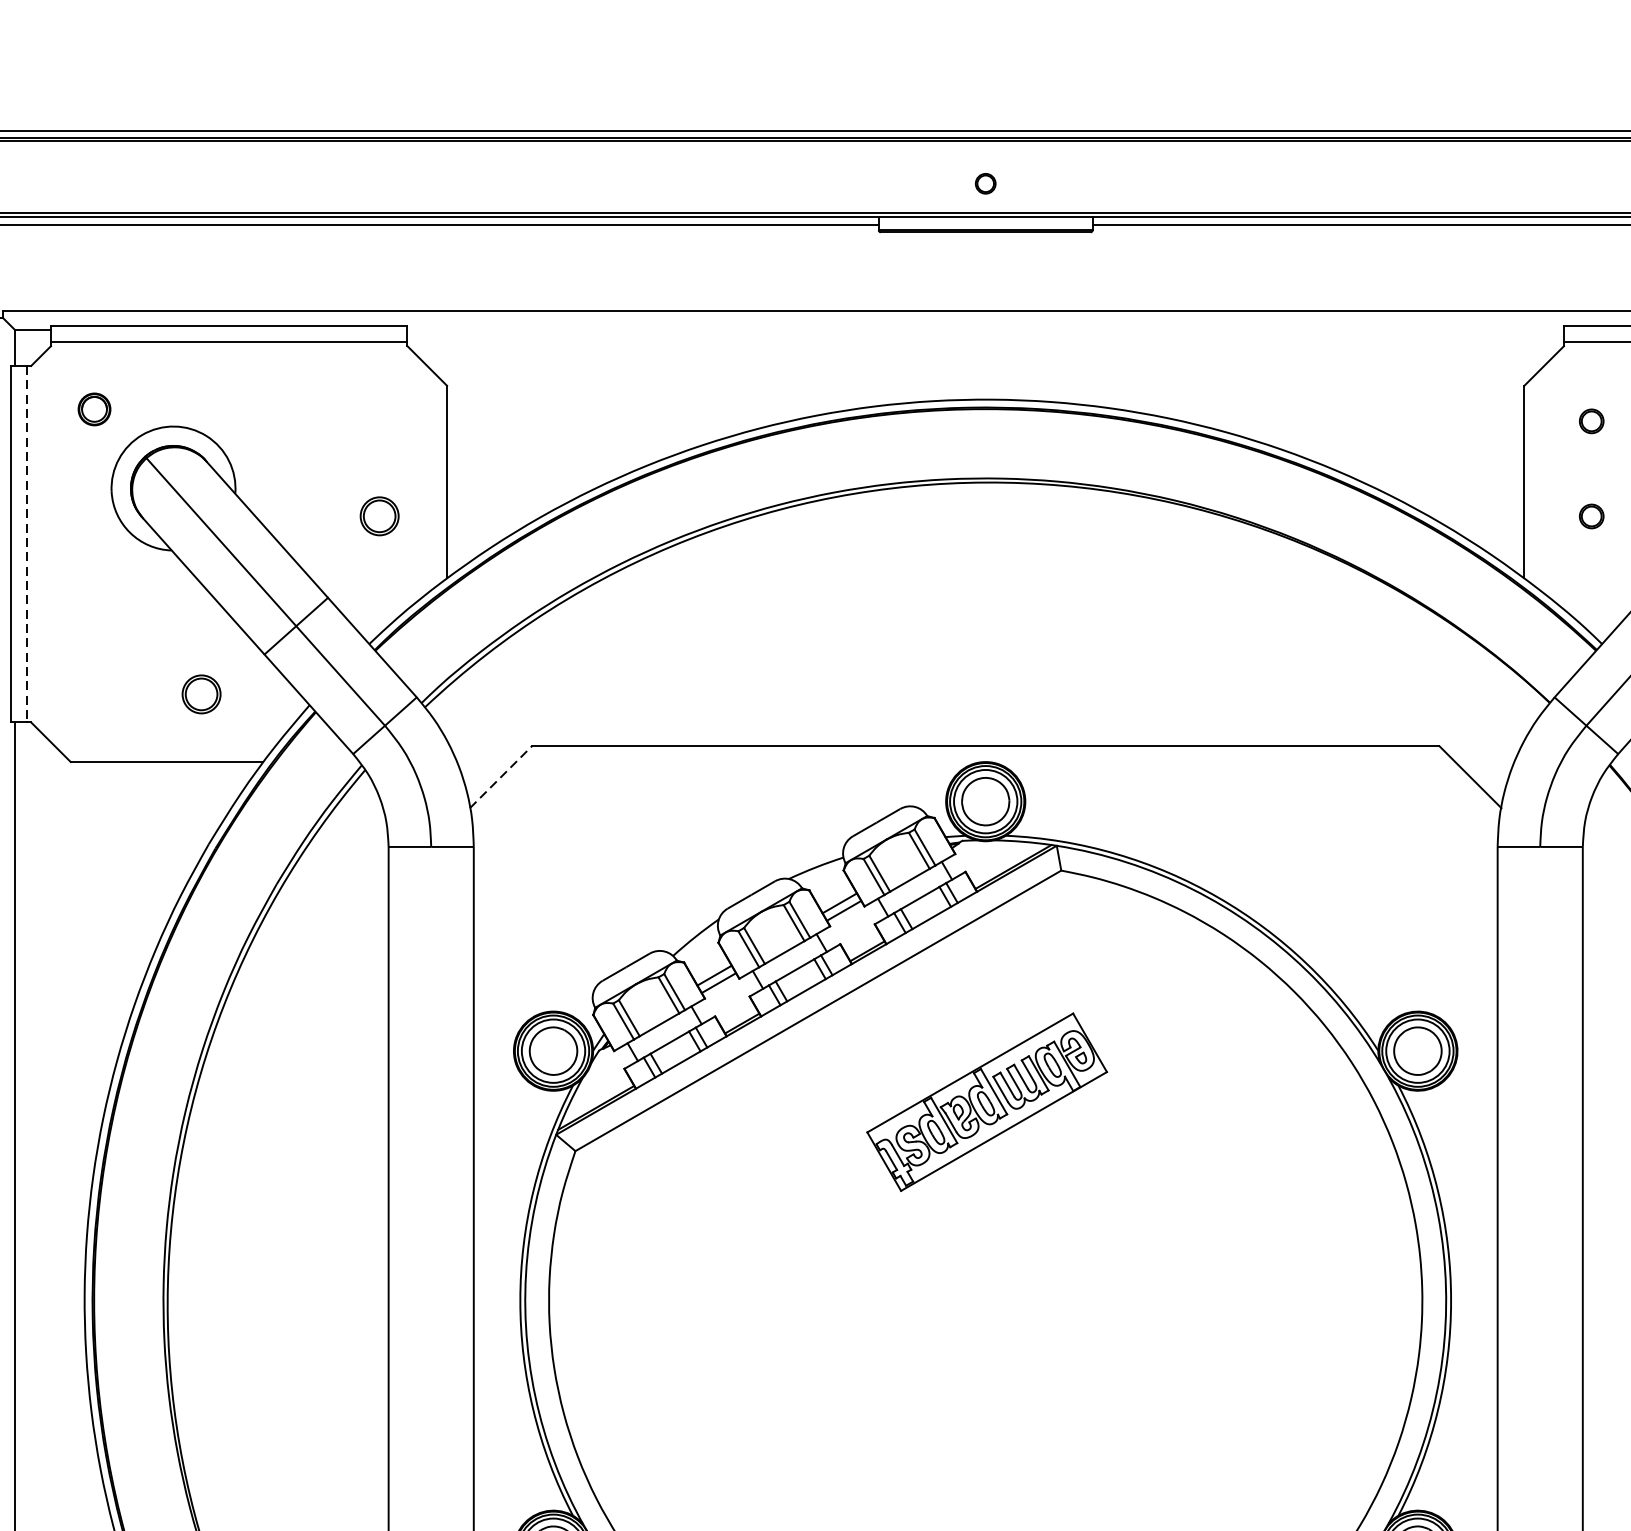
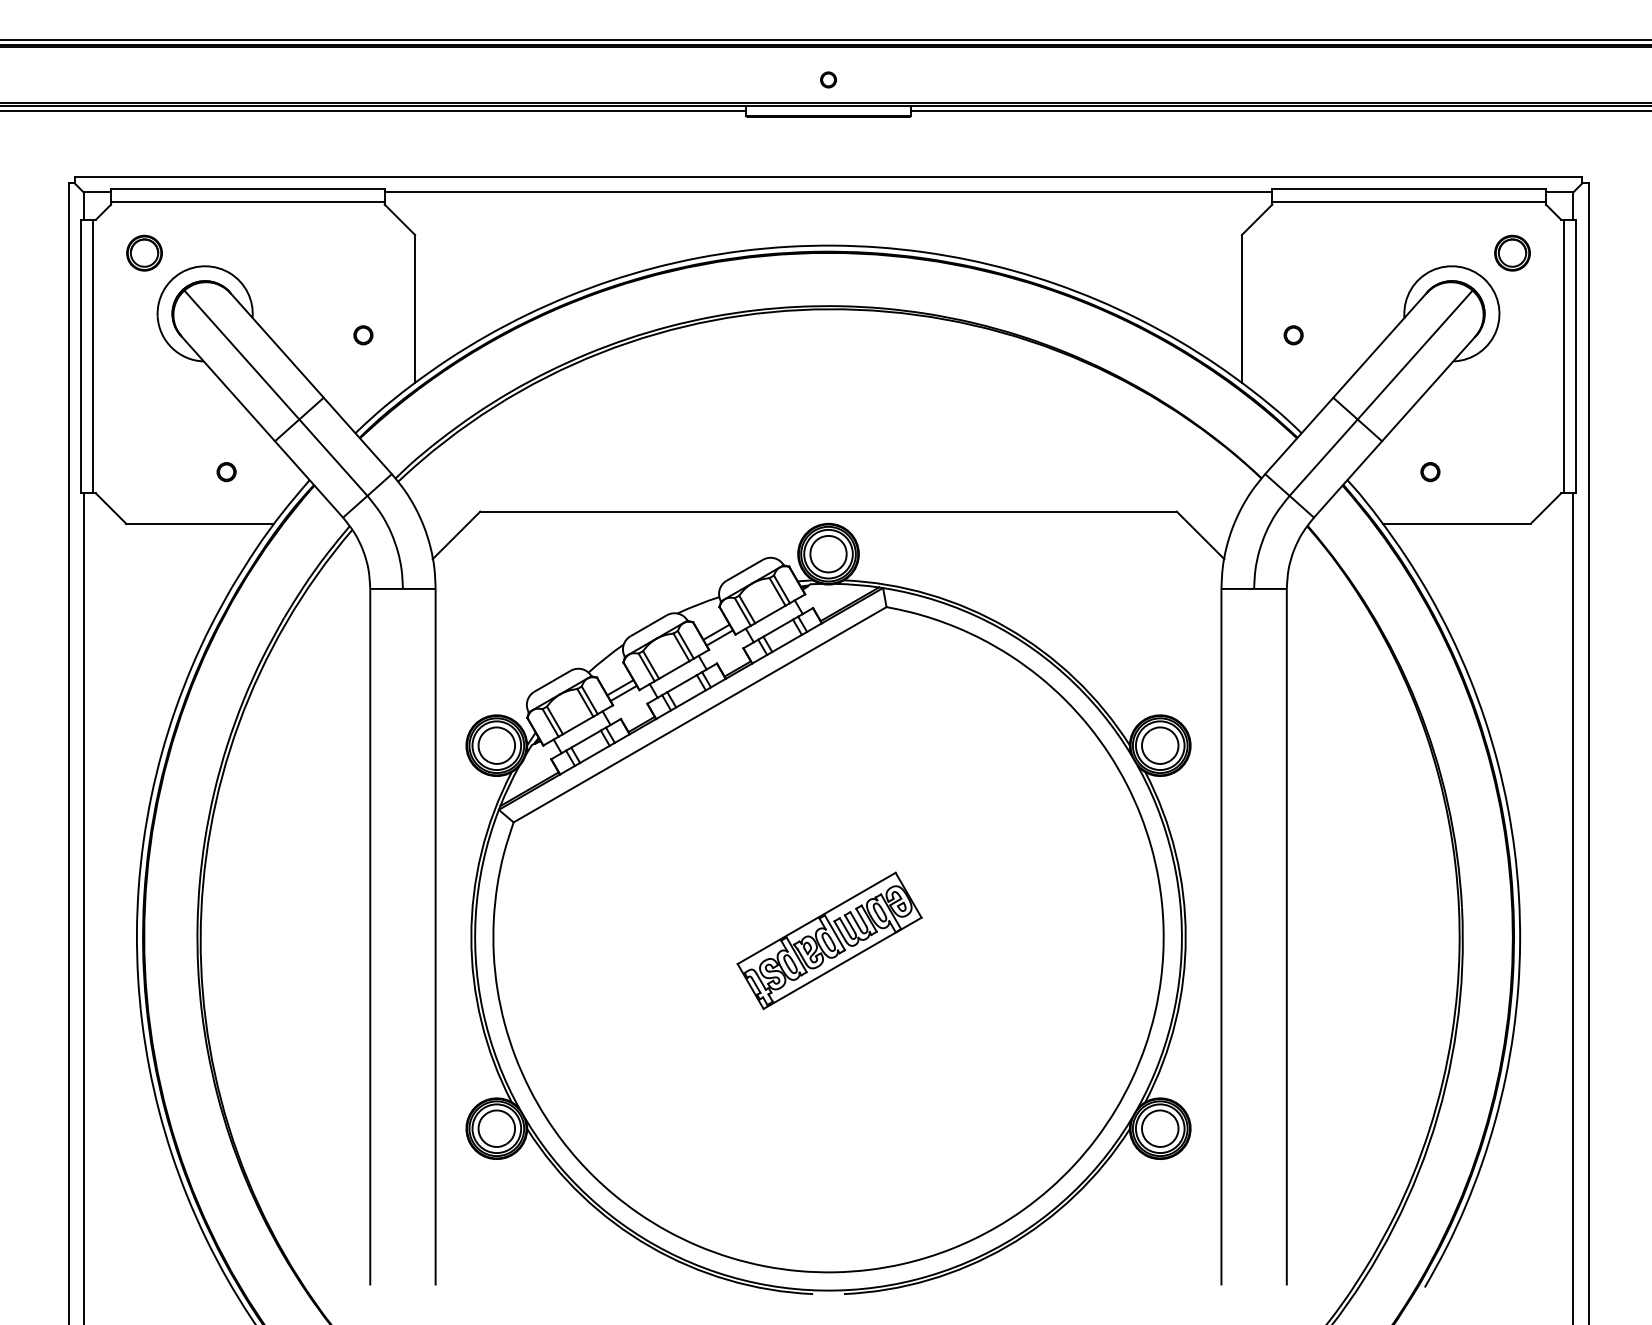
line: (985, 330) -> (828, 192), added
part: (94, 408) -> (144, 252), size x1.43
circle: (1591, 421) -> (1293, 262), removed
circle: (379, 516) -> (363, 335), size x0.62
line: (26, 544) -> (92, 356), dashed -> solid
part: (201, 695) -> (226, 472), size x0.62
line: (500, 777) -> (456, 535), dashed -> solid
part: (986, 1101) -> (829, 940), moved

